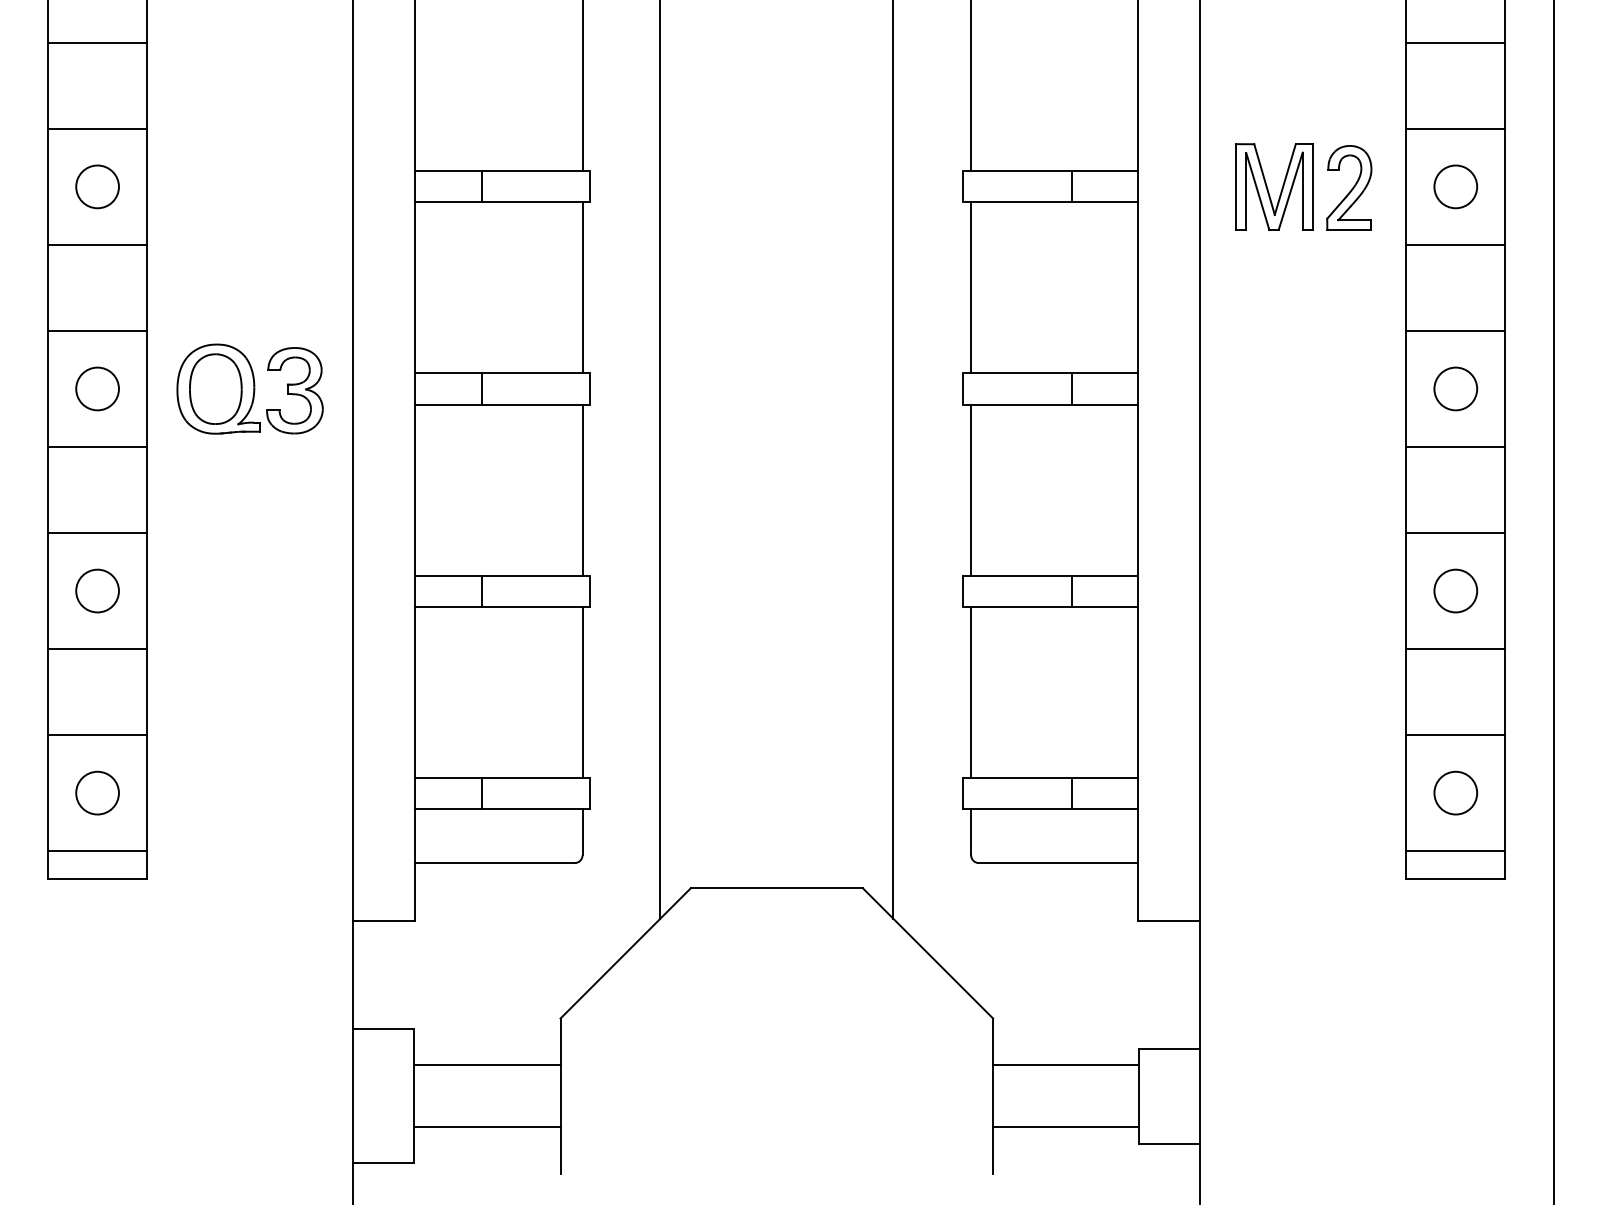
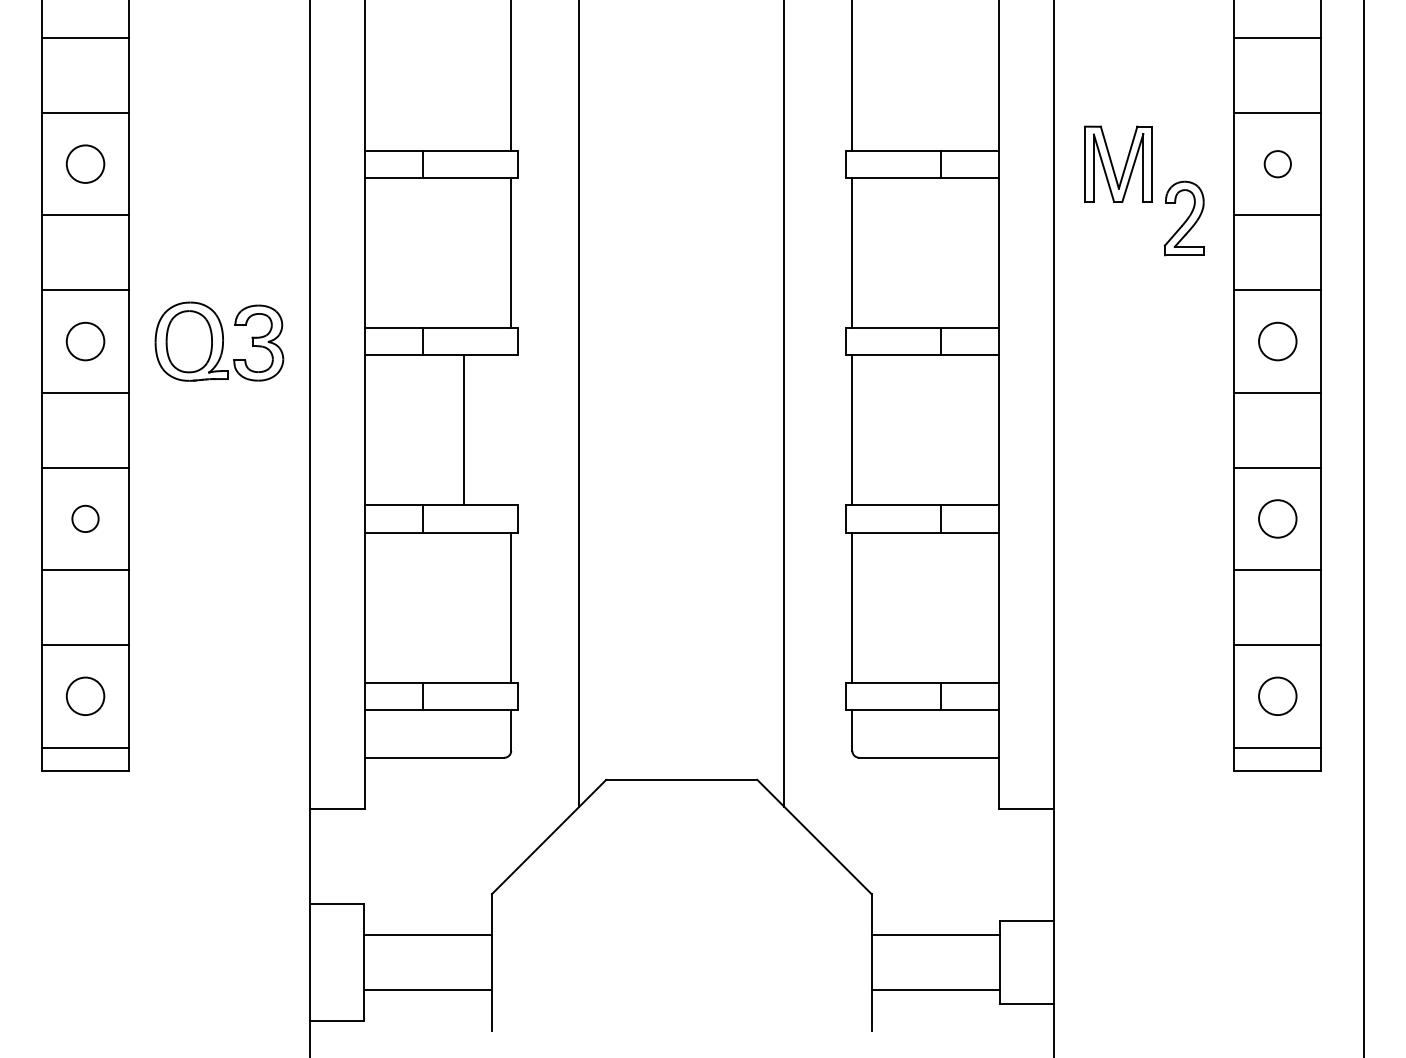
circle: (1455, 186) -> (1277, 163), size x0.7
part: (1349, 187) -> (1184, 218), moved
line: (582, 489) -> (463, 429), moved
circle: (97, 590) -> (85, 518), size x0.7

